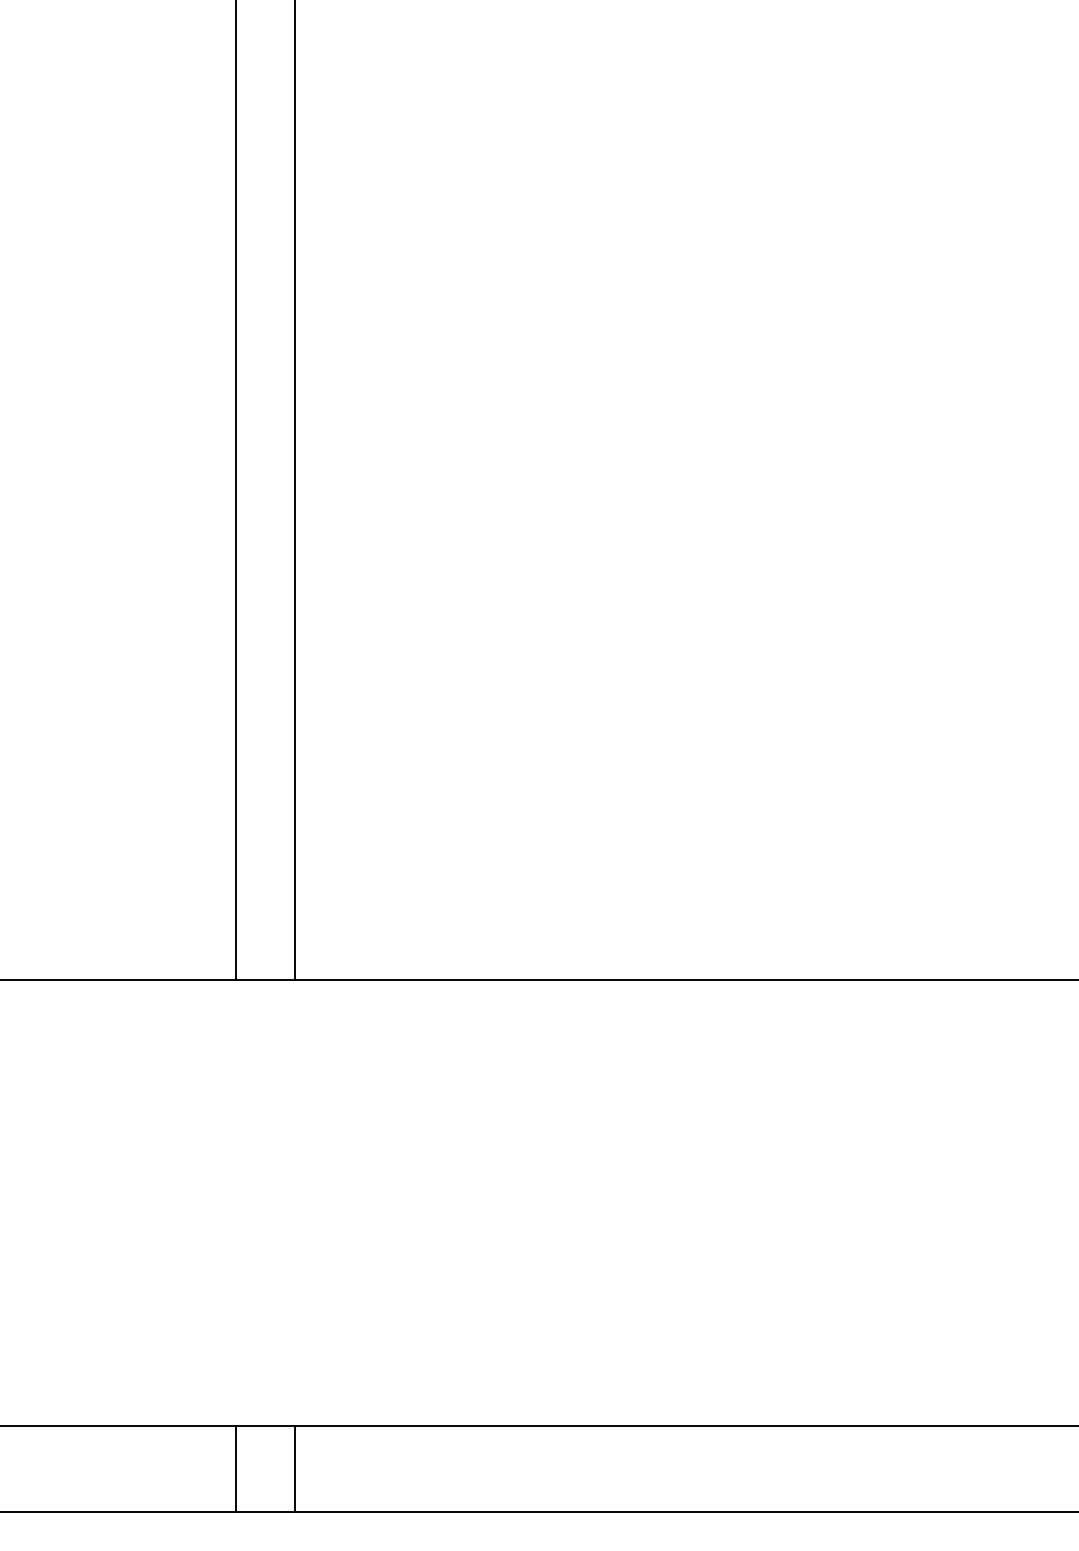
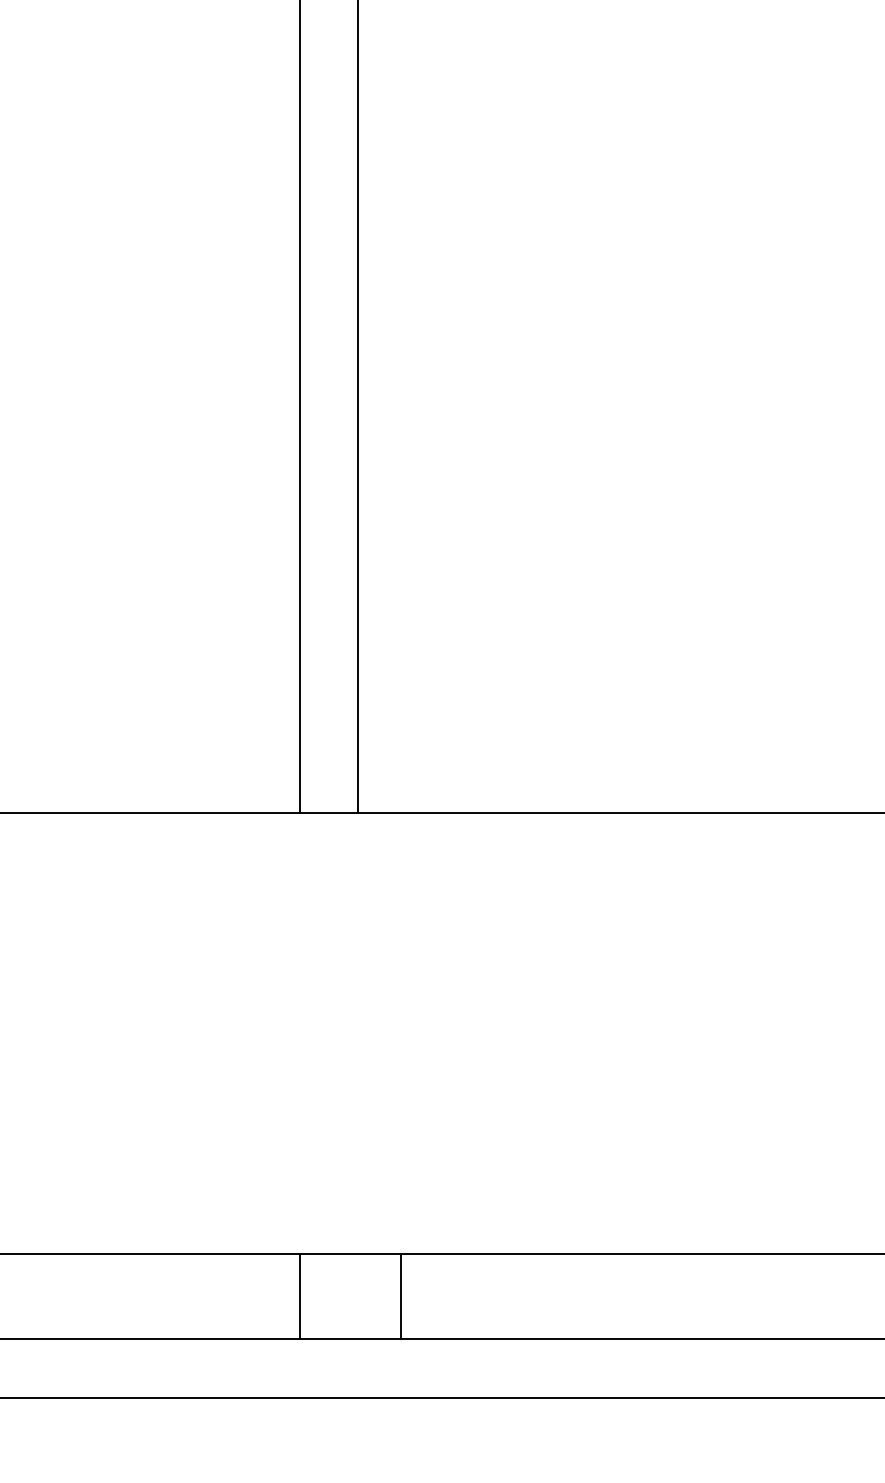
line: (295, 1468) -> (401, 1296), moved

